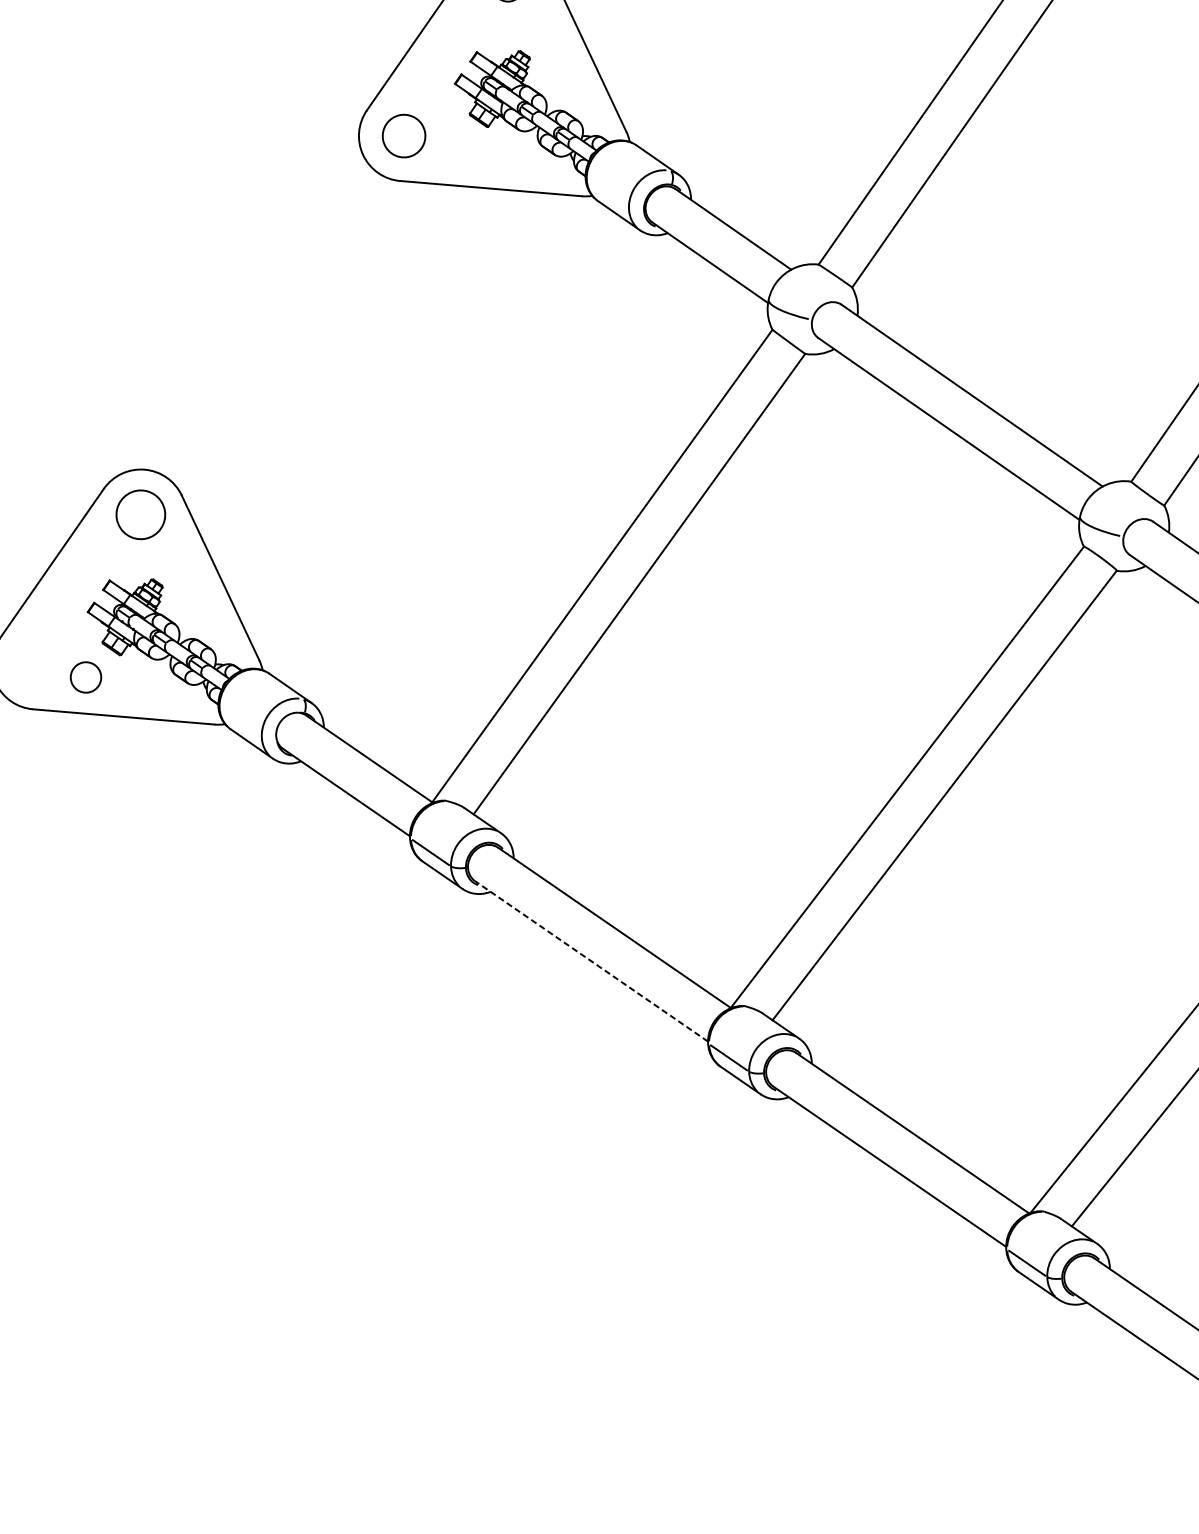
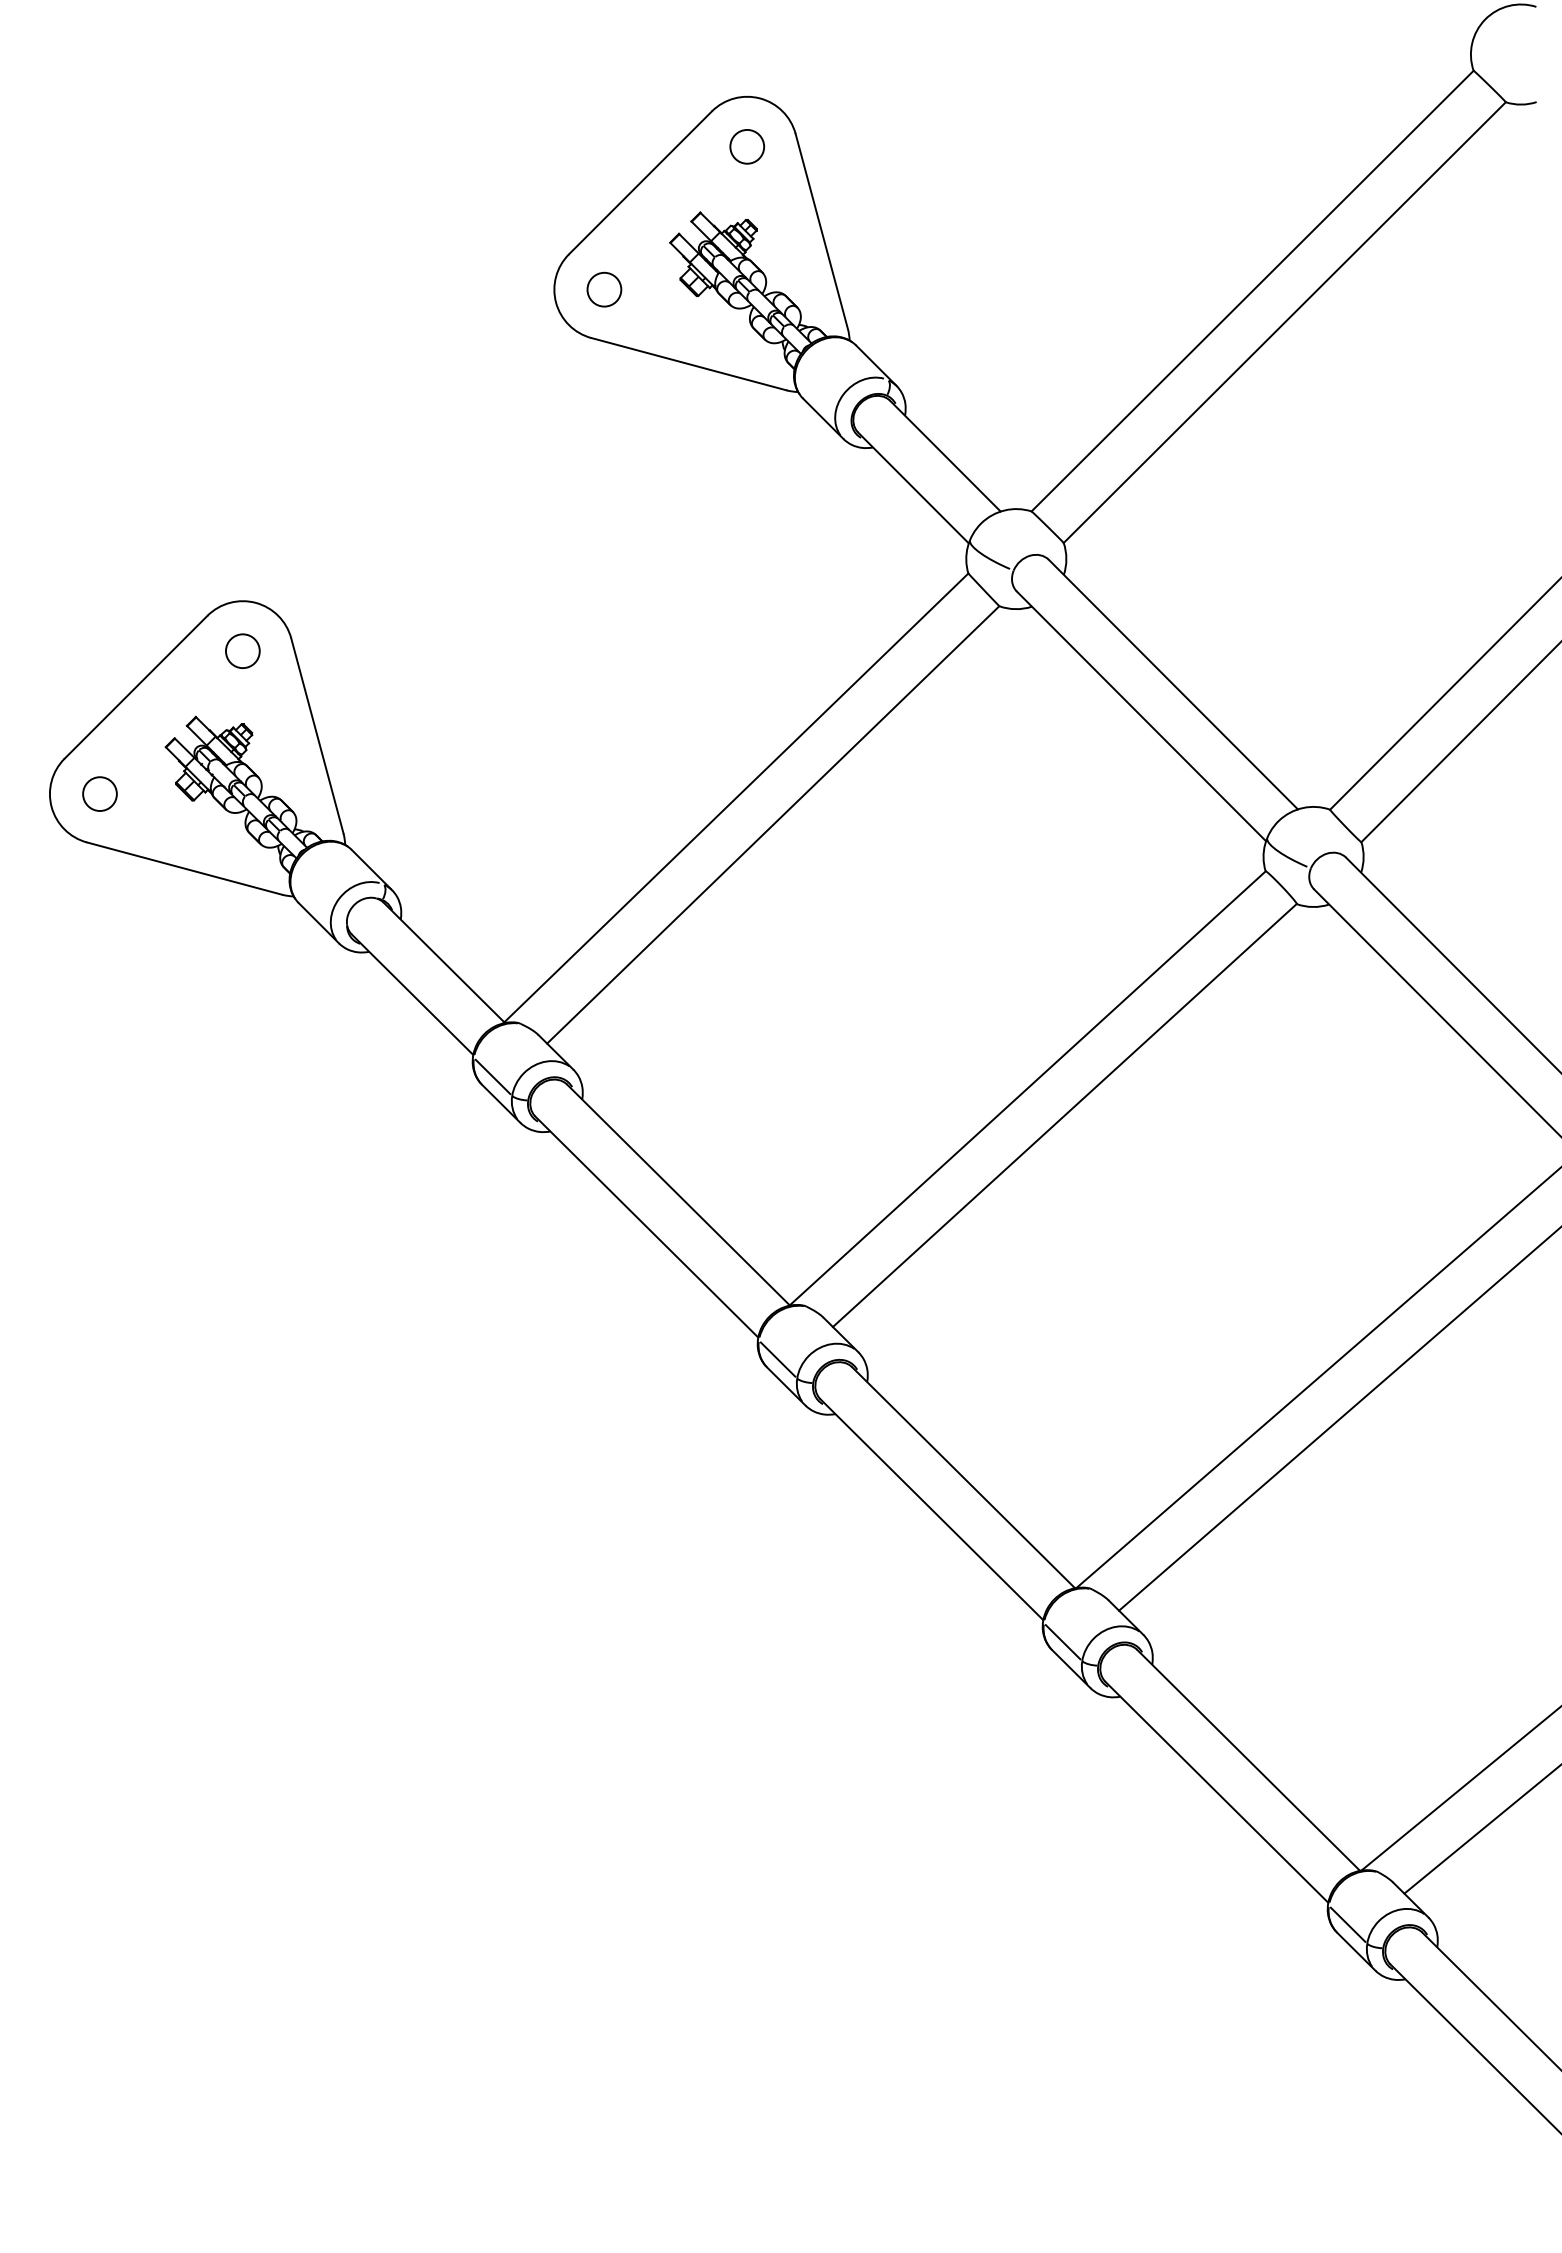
circle: (404, 135) -> (604, 289), size x0.71
circle: (140, 514) -> (242, 650), size x0.62
circle: (85, 677) -> (99, 793), moved
line: (591, 961) -> (646, 1227), dashed -> solid

